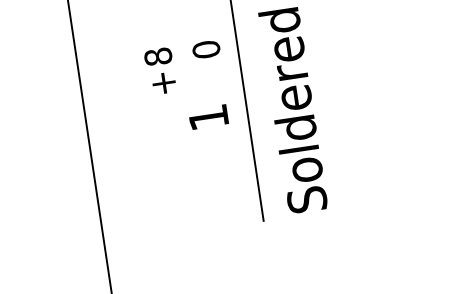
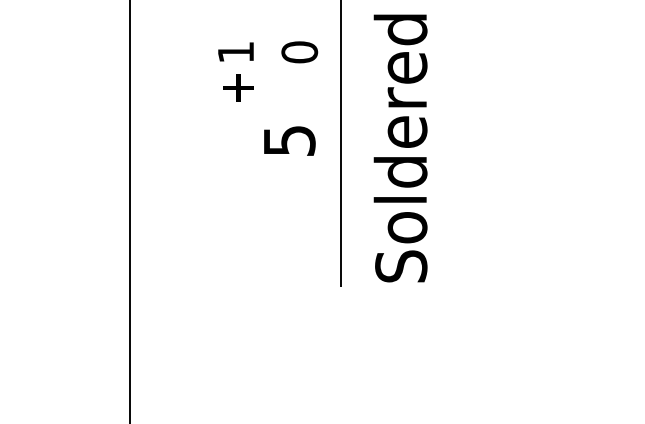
text: (157, 57) -> (235, 52), 8 -> 1
text: (208, 117) -> (289, 140), 1 -> 5

